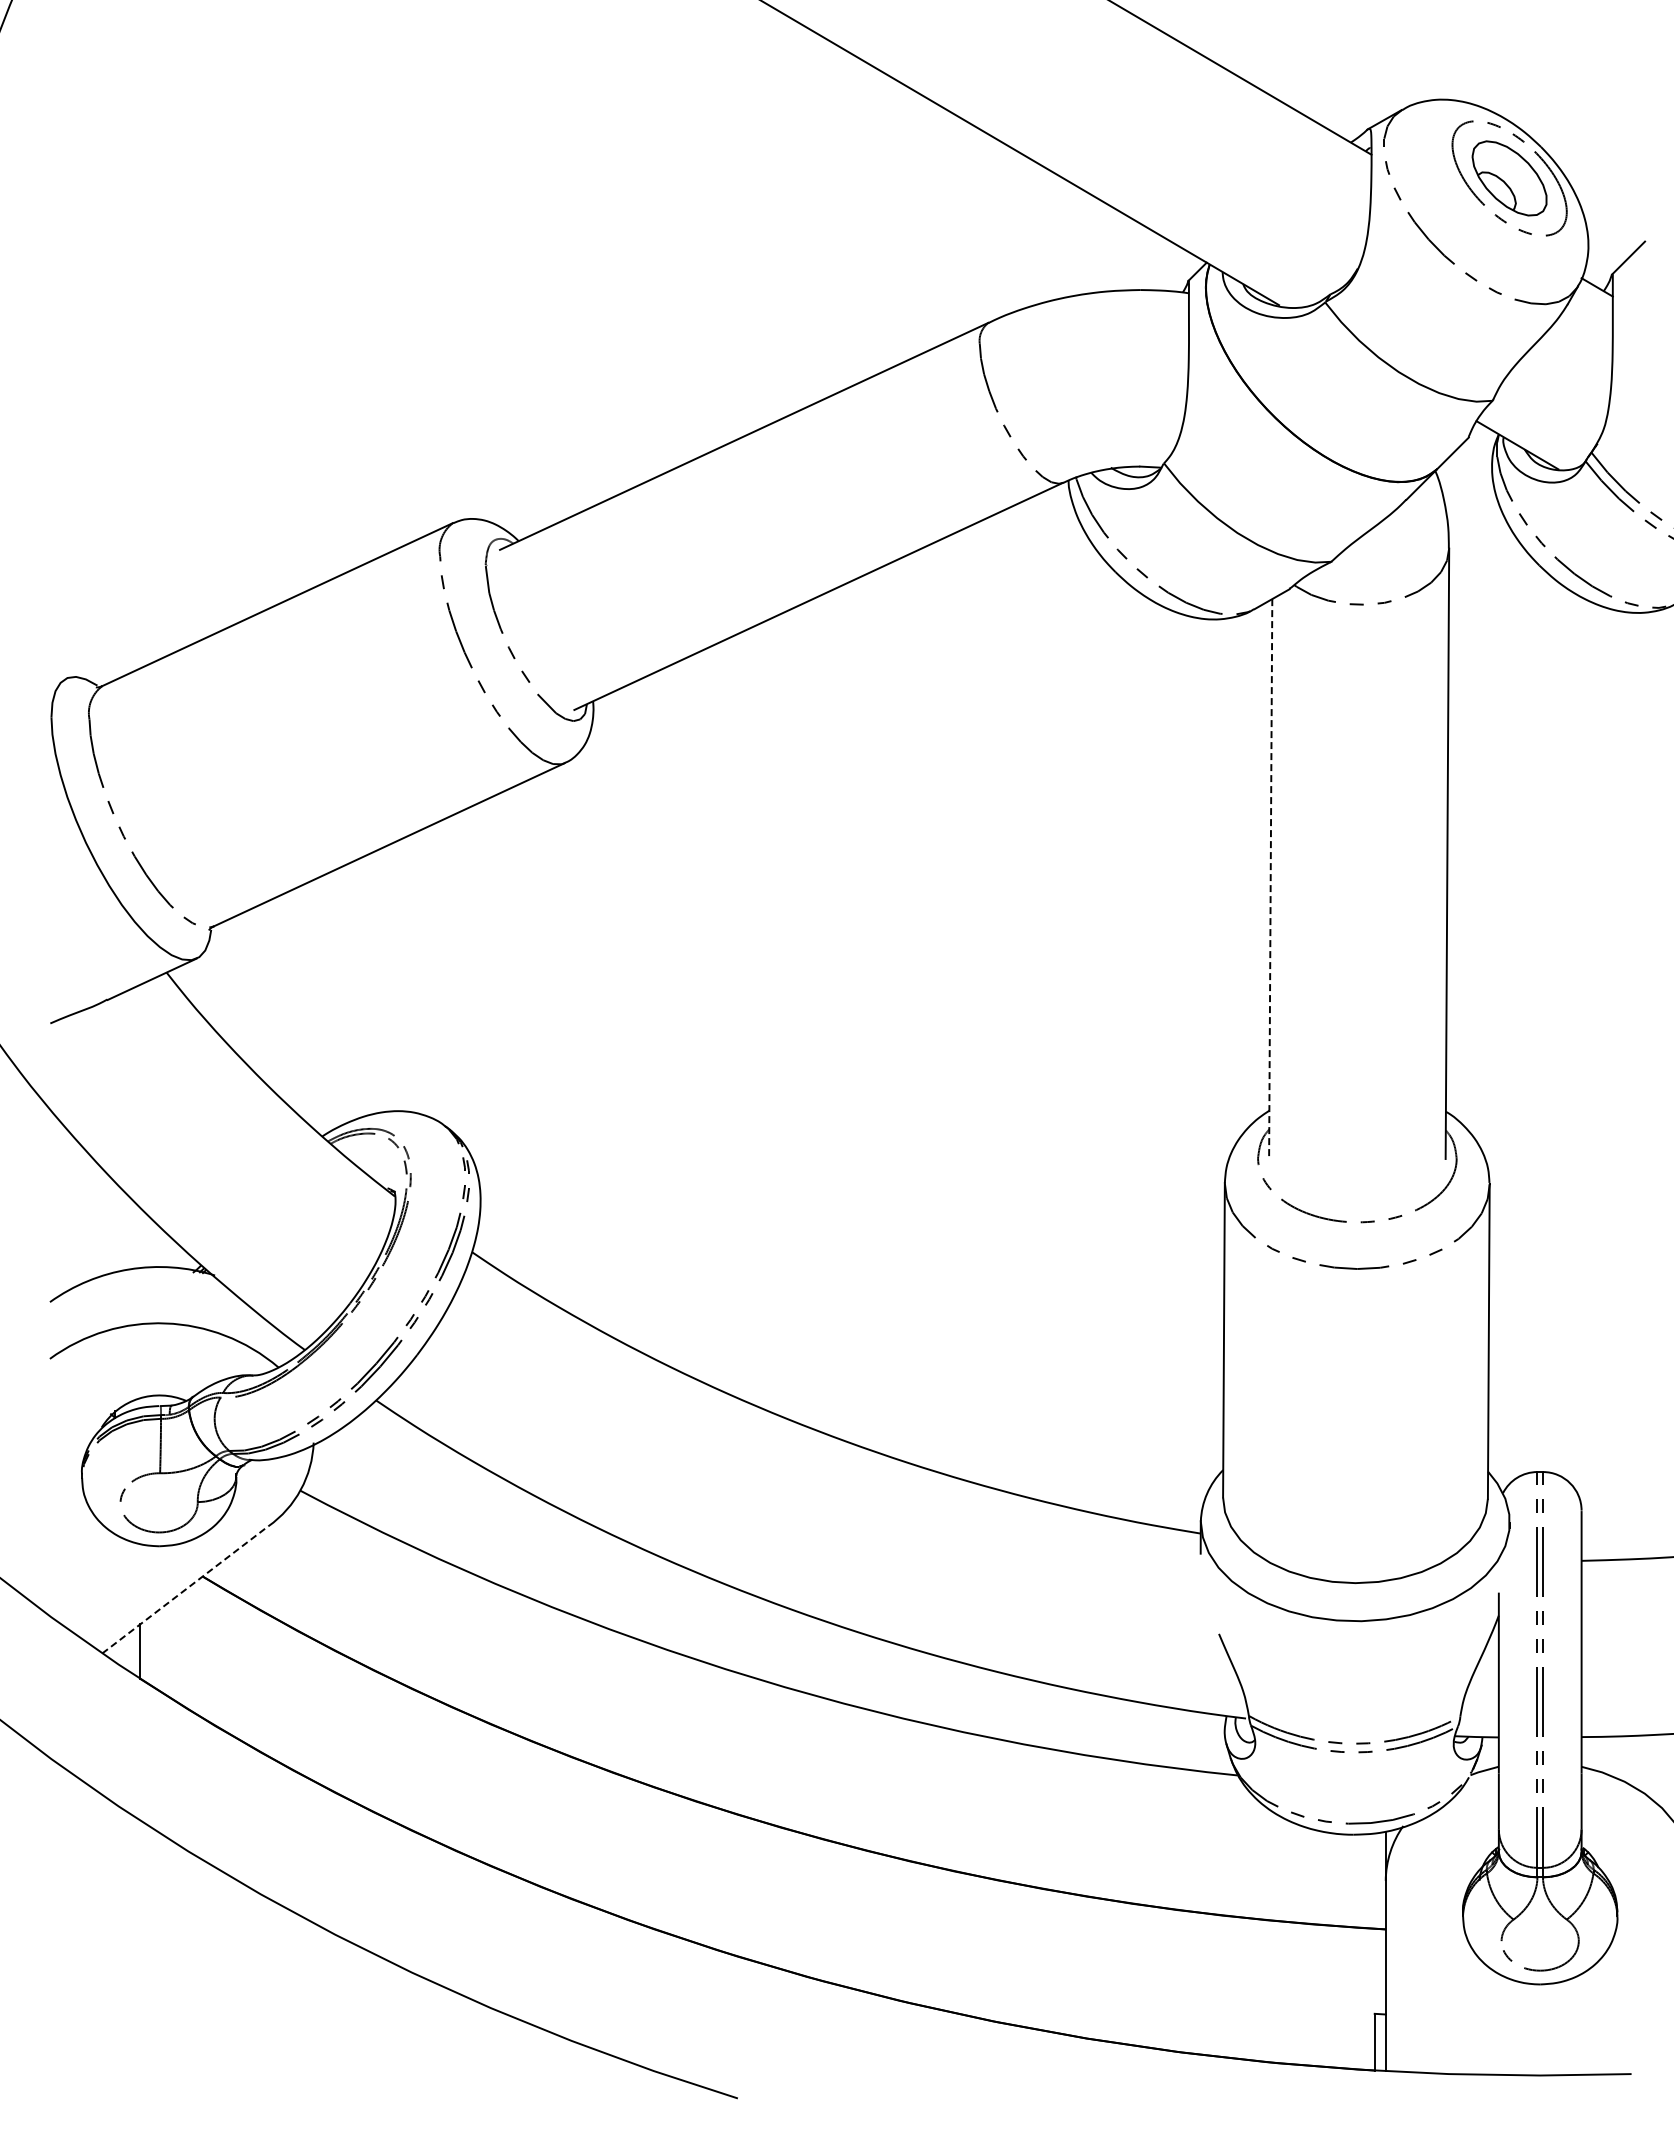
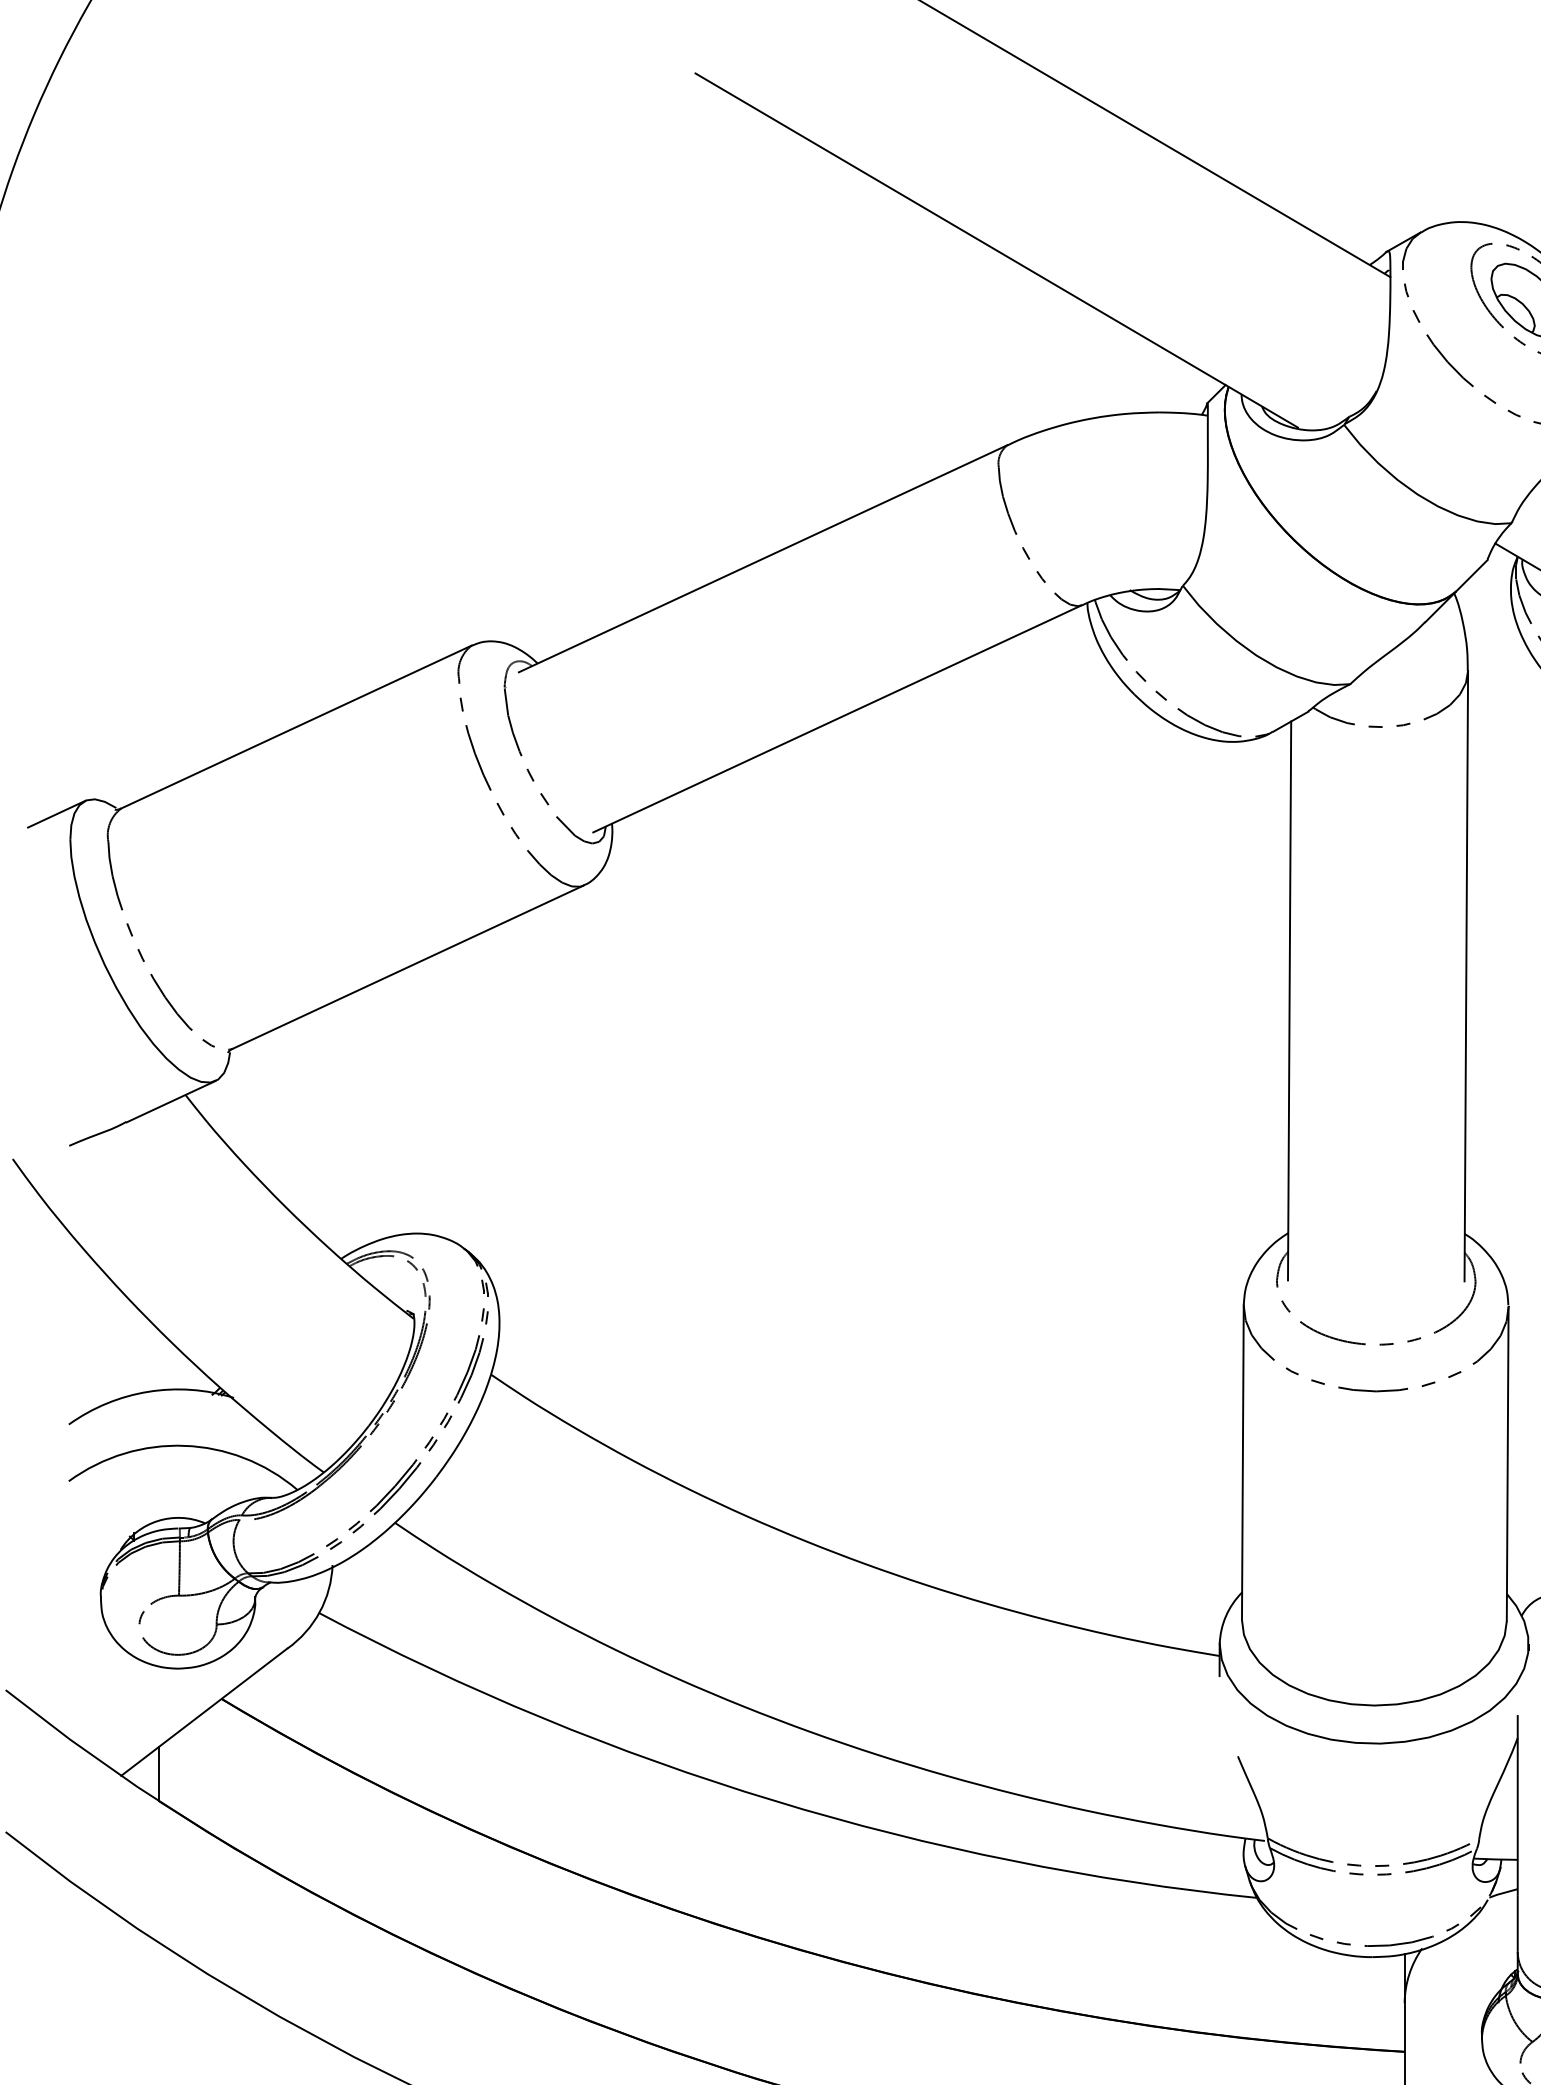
line: (37, 691) -> (56, 813), added
line: (1270, 879) -> (1289, 1001), dashed -> solid
line: (185, 1589) -> (204, 1711), dashed -> solid

